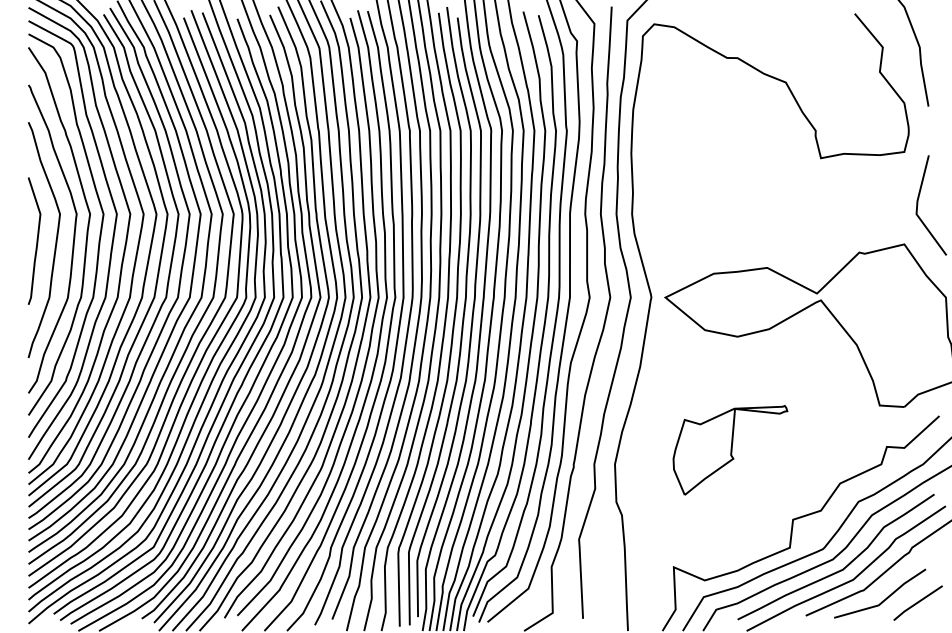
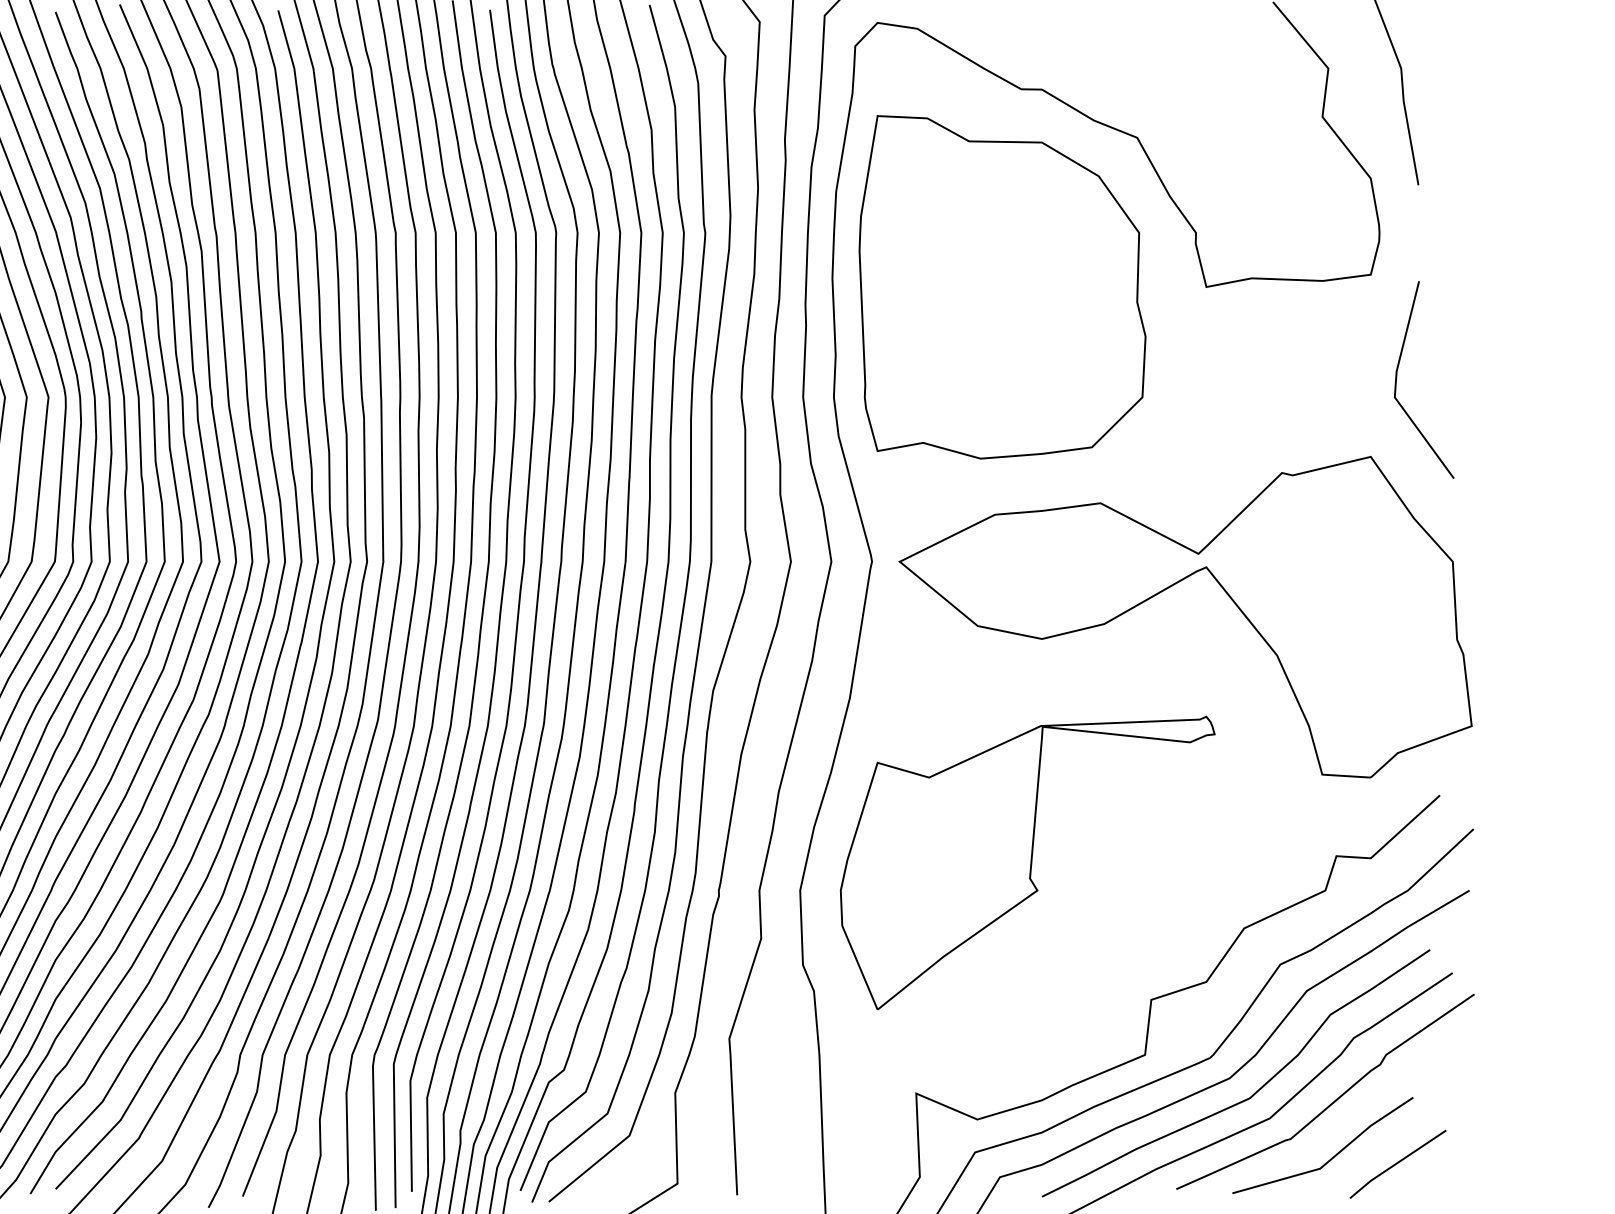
part: (717, 158) -> (1002, 287), added
part: (730, 450) -> (1027, 863), size x1.67

